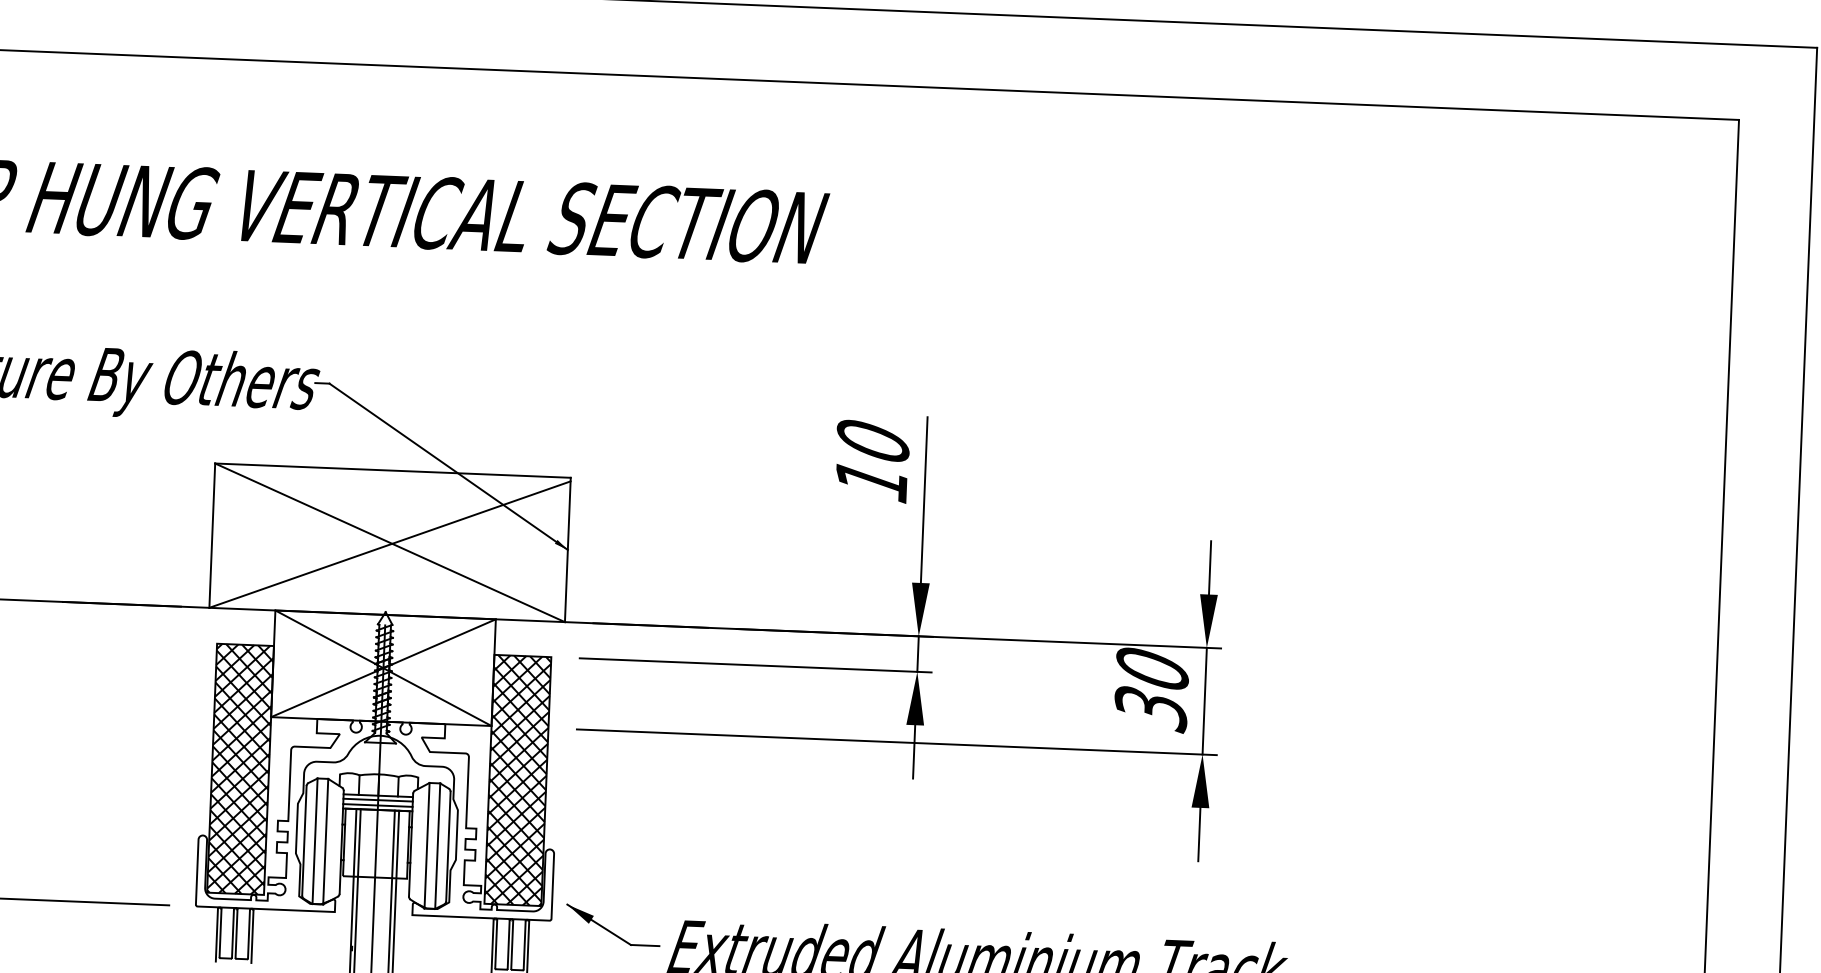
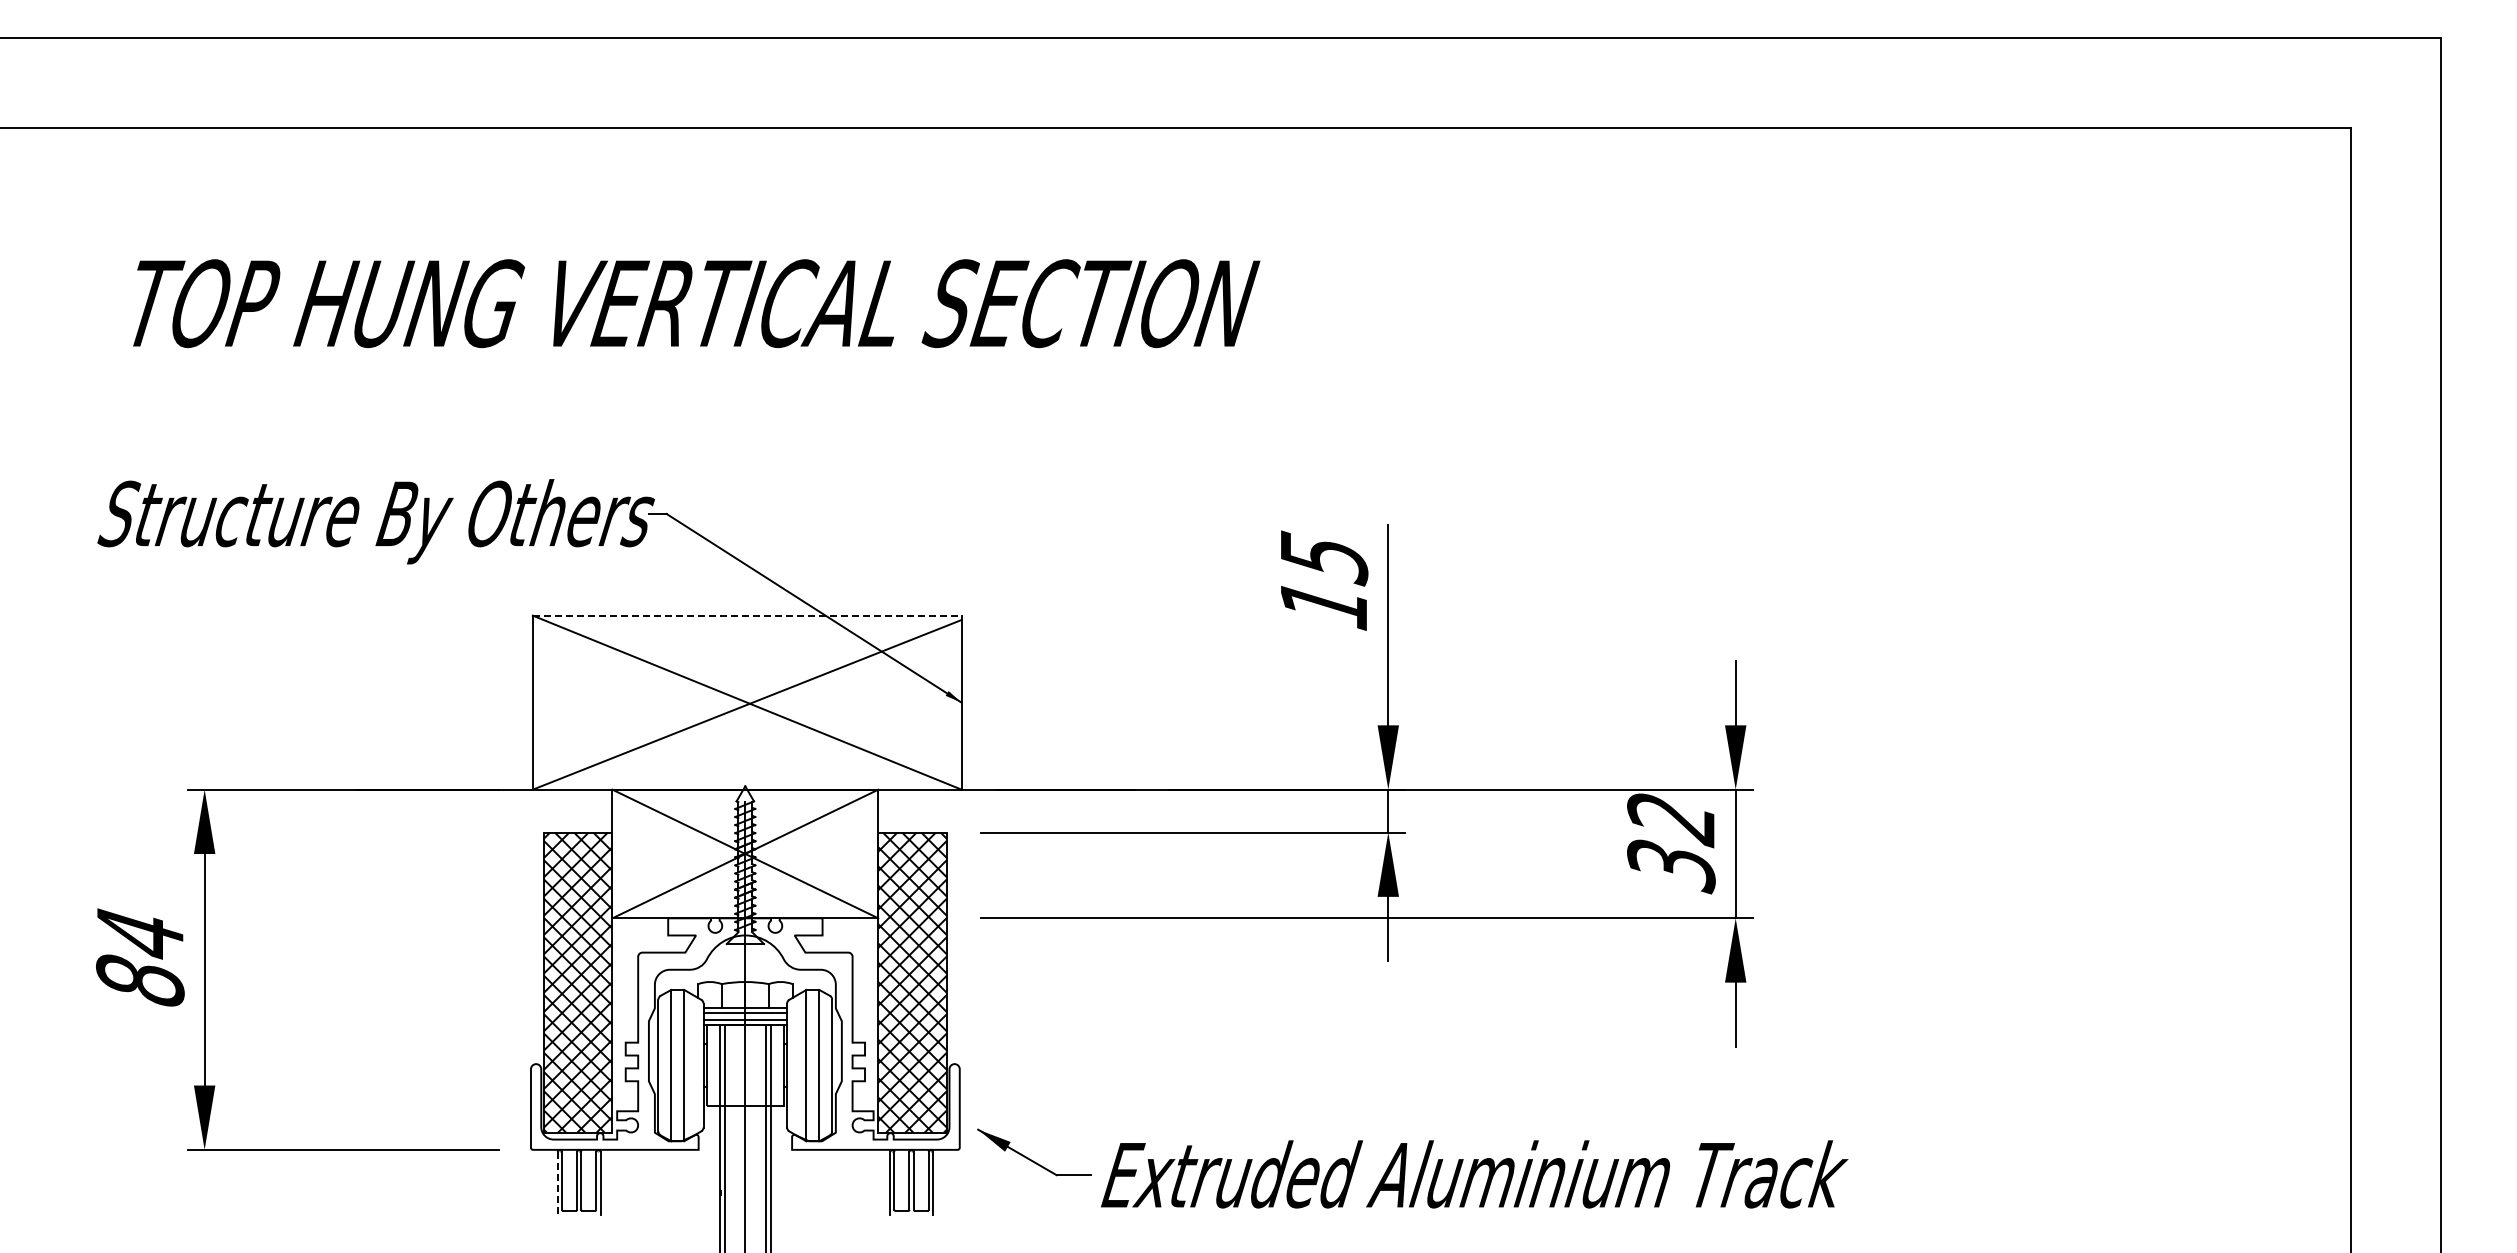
text: (872, 442) -> (1323, 558), 10 -> 15
line: (393, 470) -> (747, 615), solid -> dashed
text: (1152, 671) -> (1671, 820), 30 -> 32
line: (216, 935) -> (557, 1183), solid -> dashed

